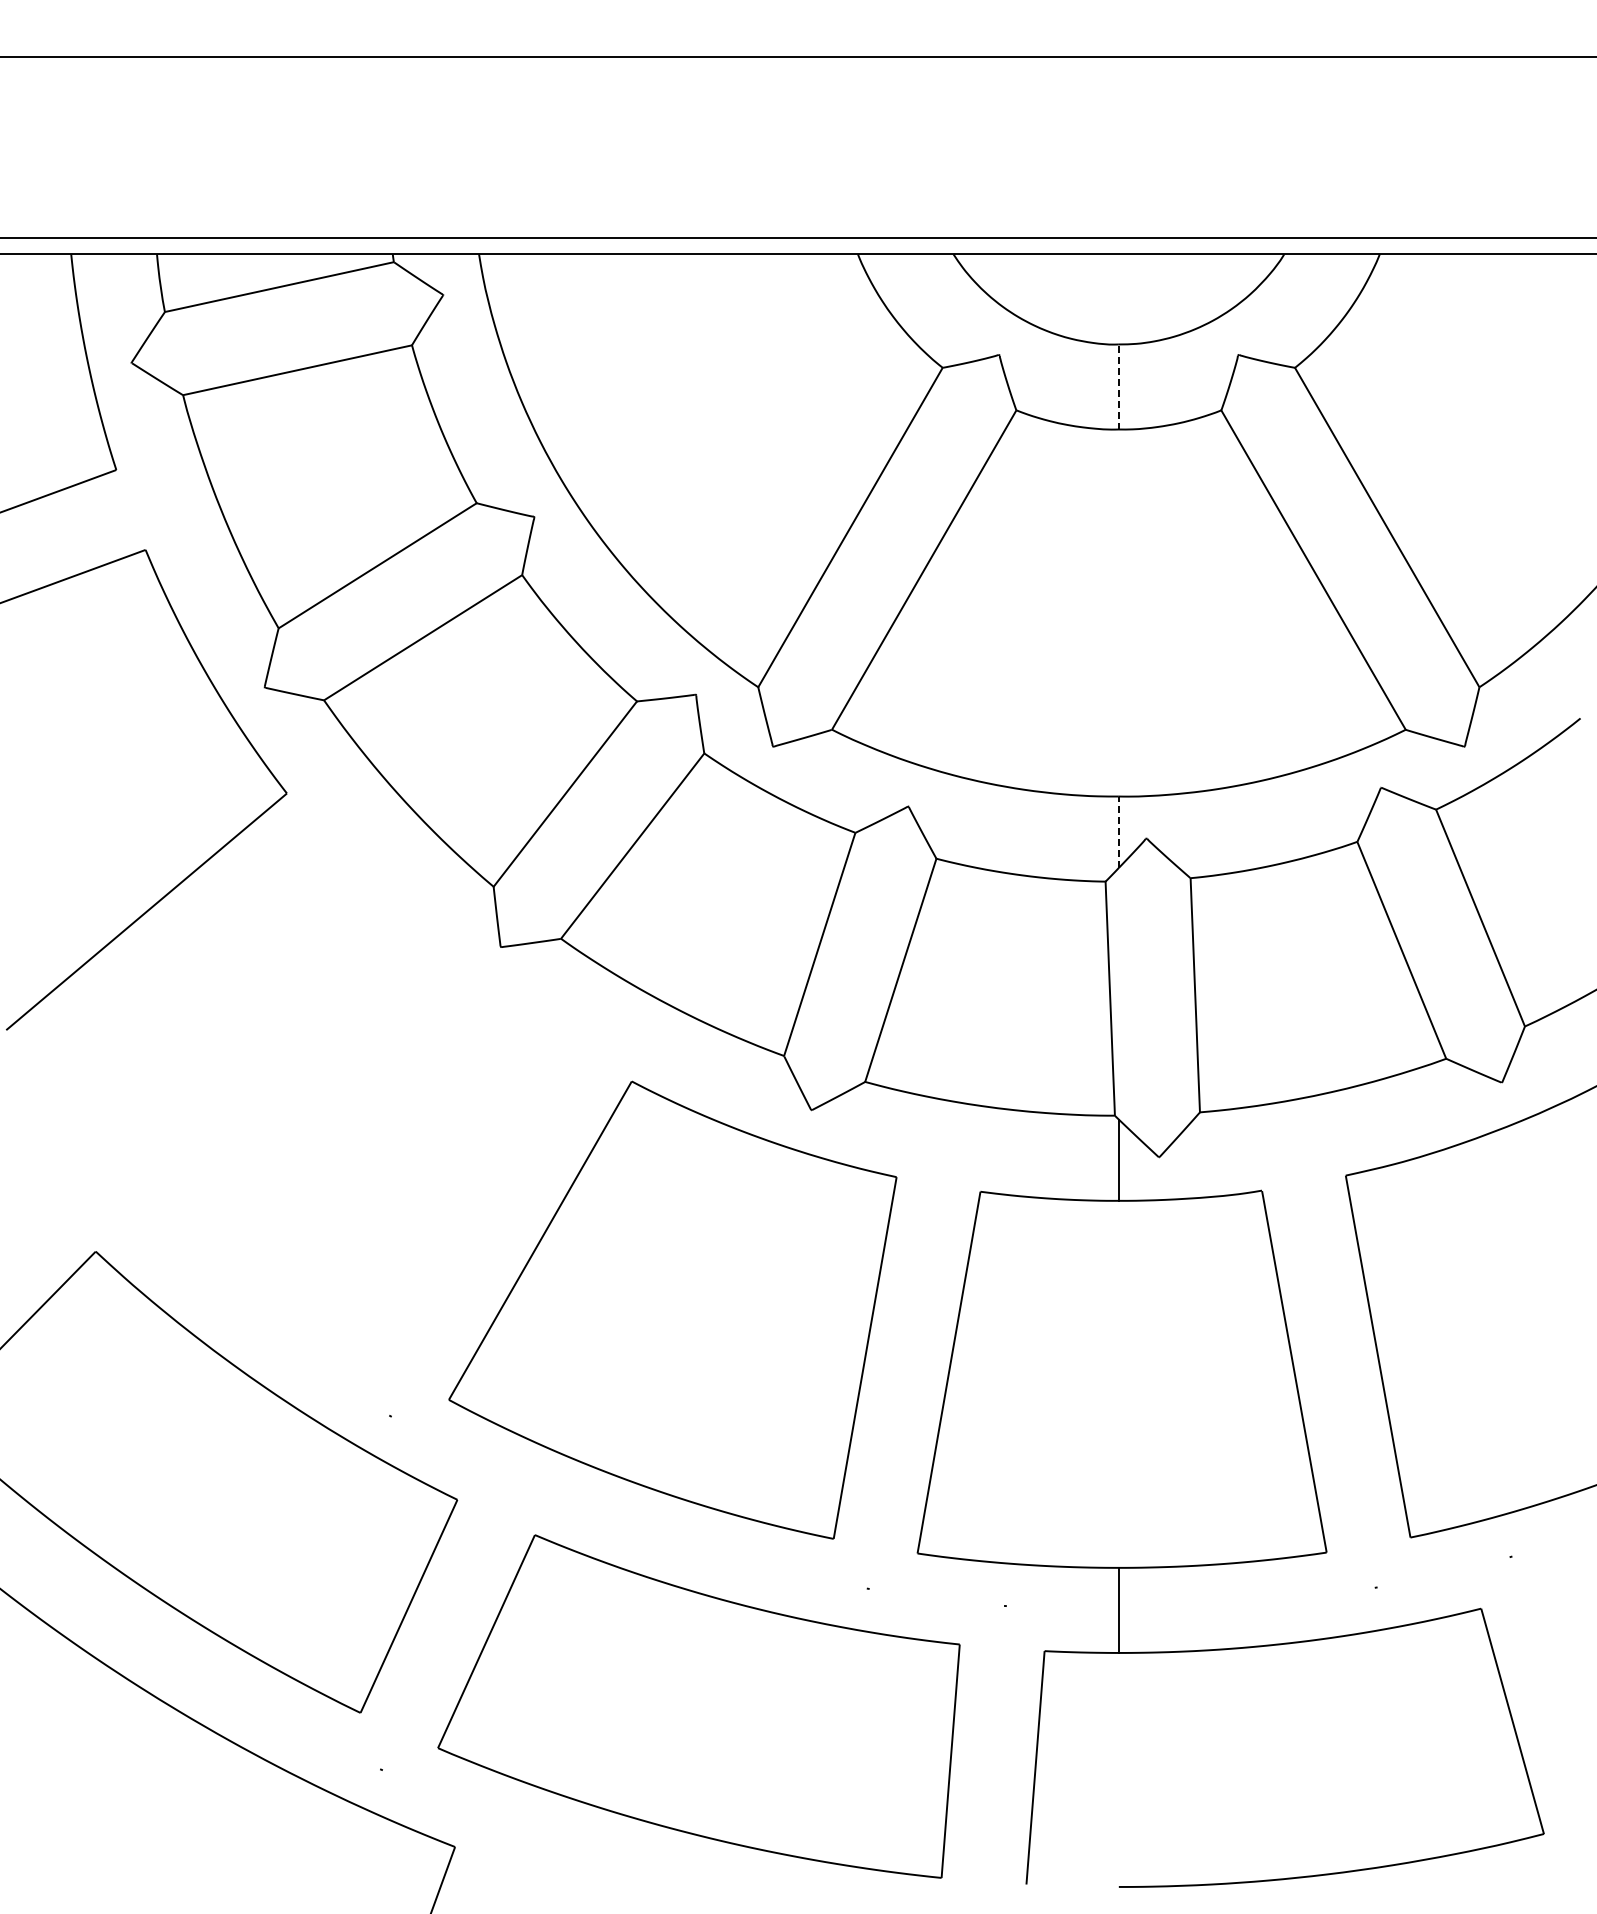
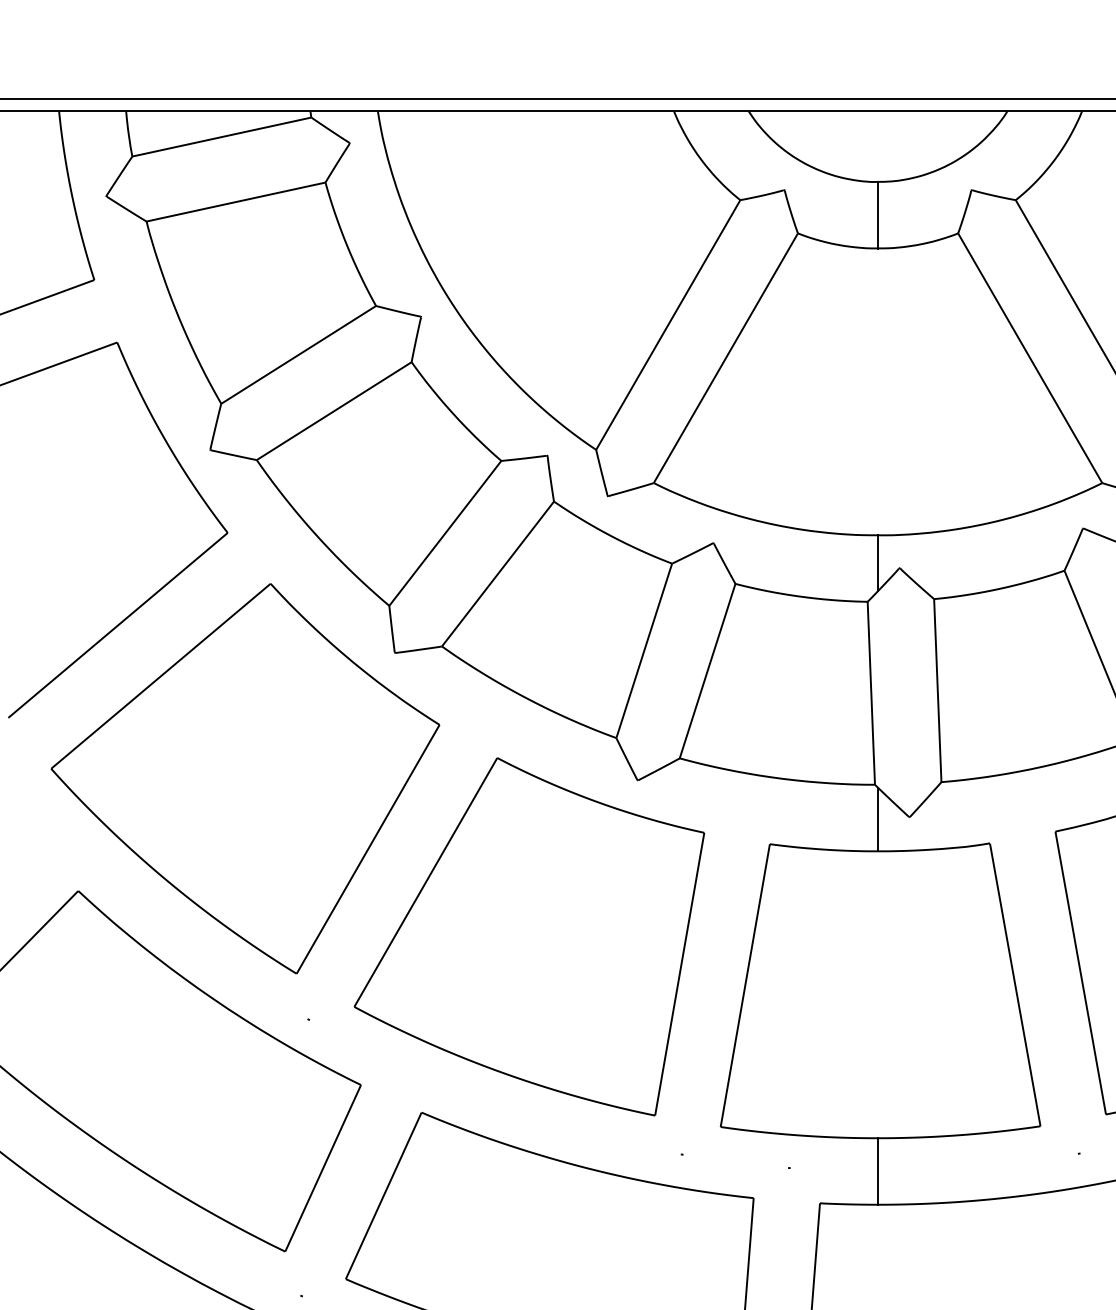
line: (1118, 387) -> (877, 215), dashed -> solid
line: (1118, 832) -> (877, 563), dashed -> solid
part: (309, 1108) -> (245, 779), added

